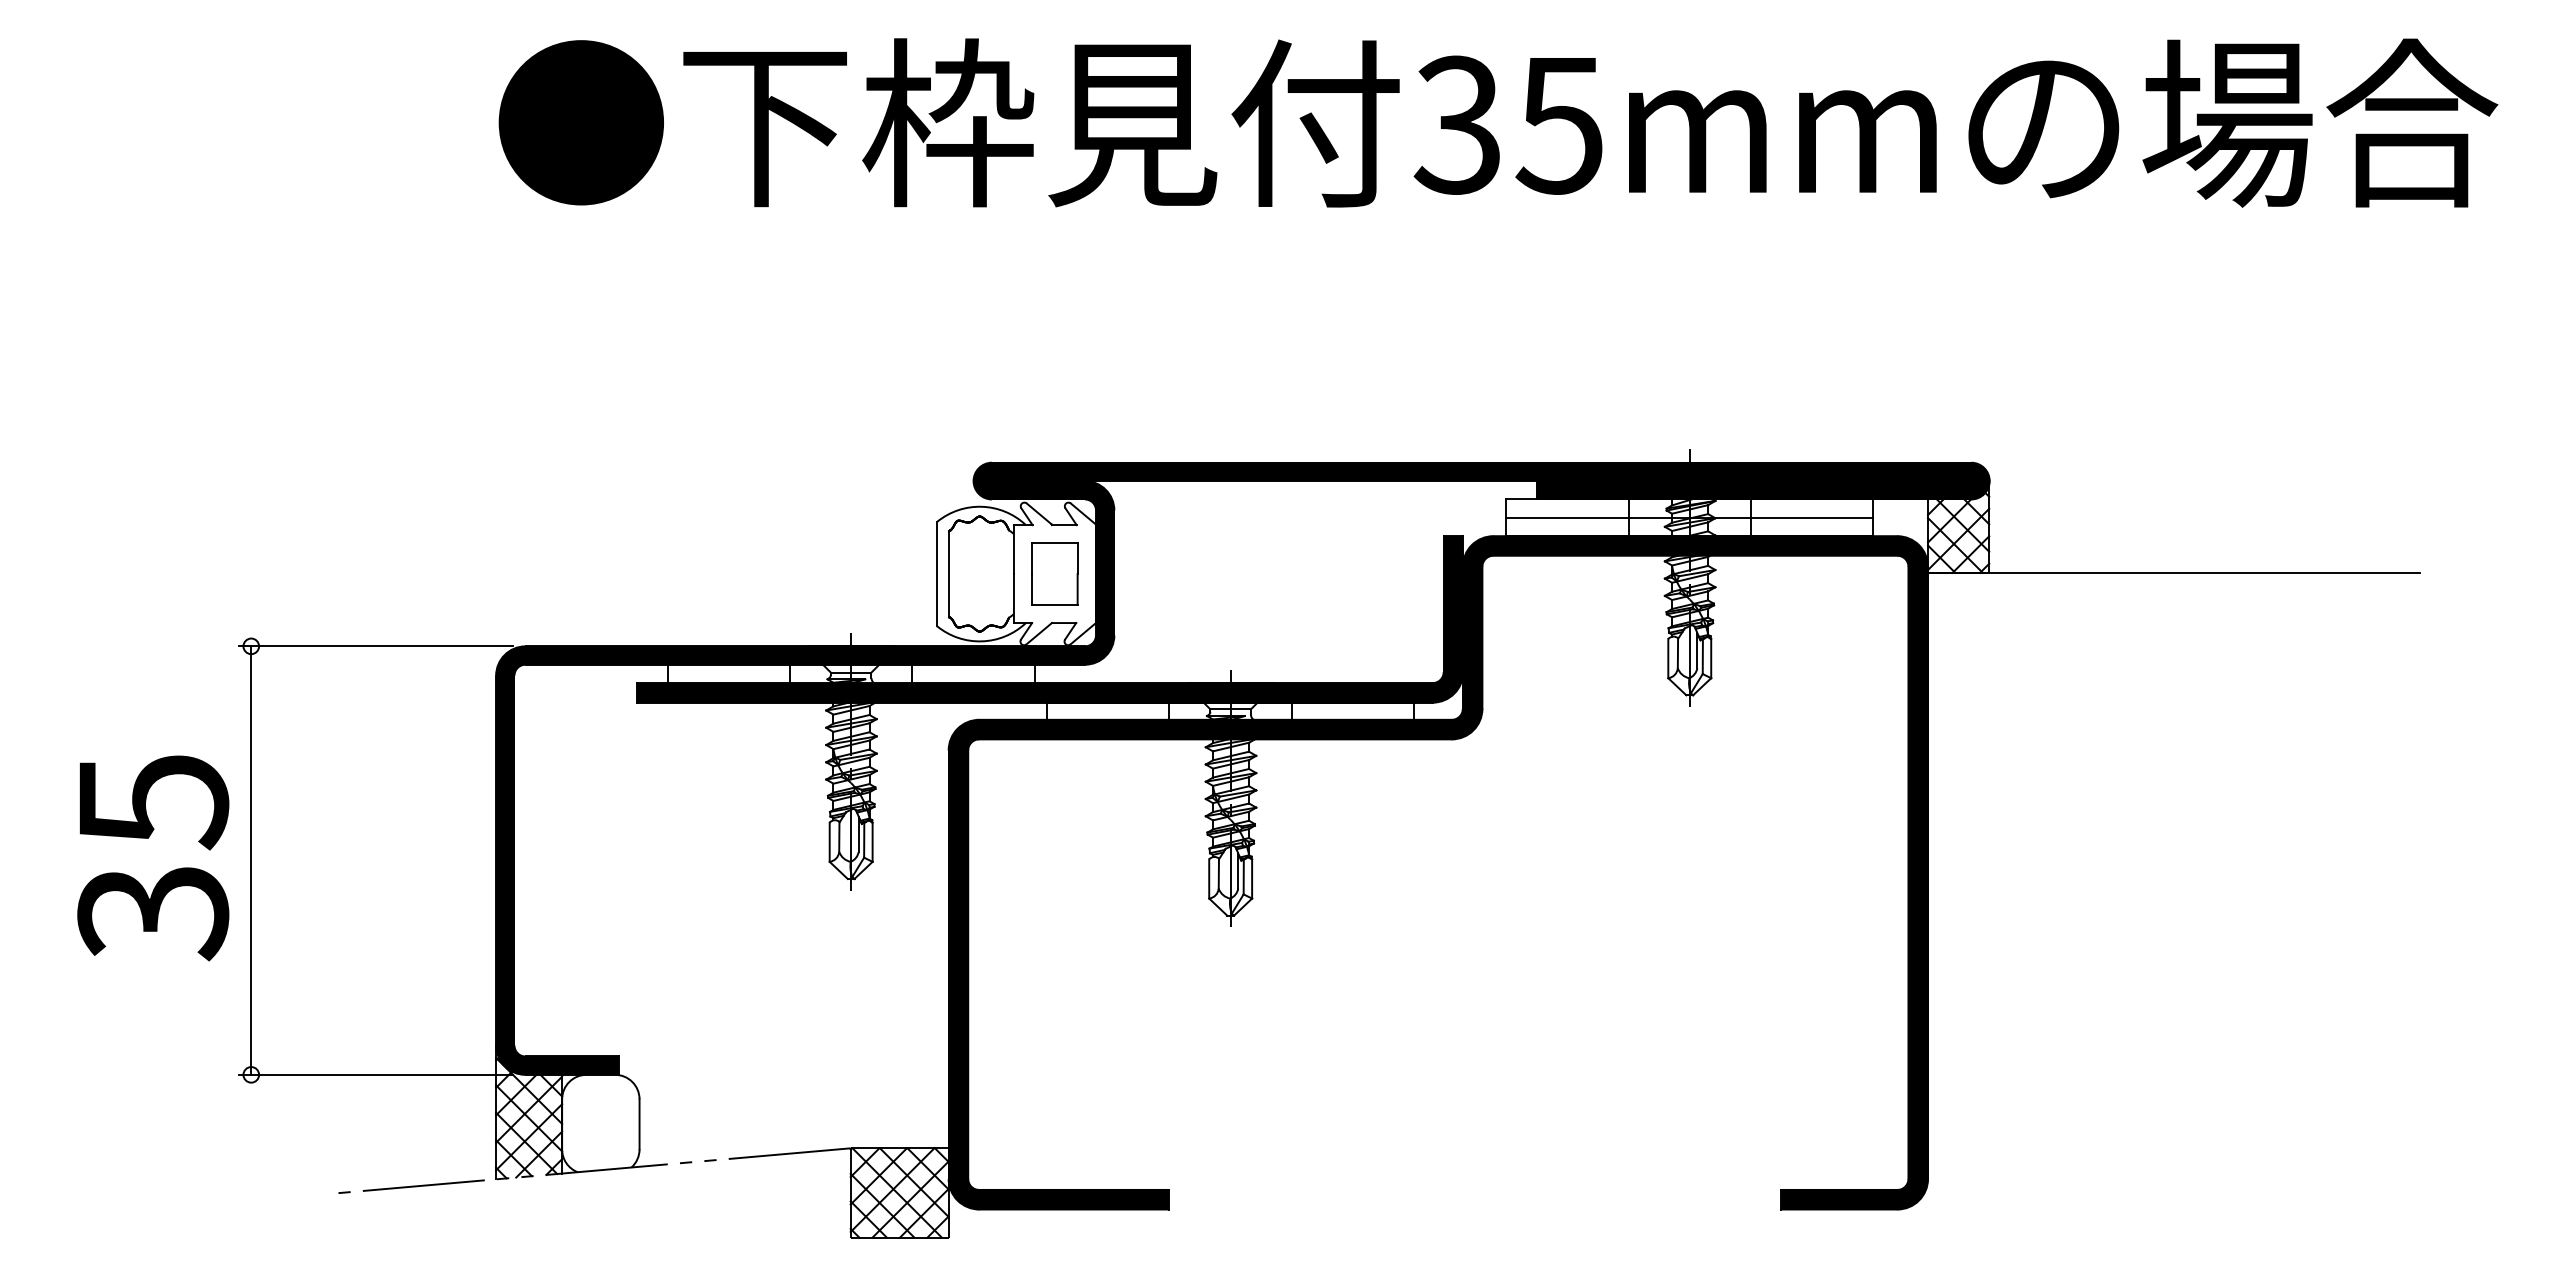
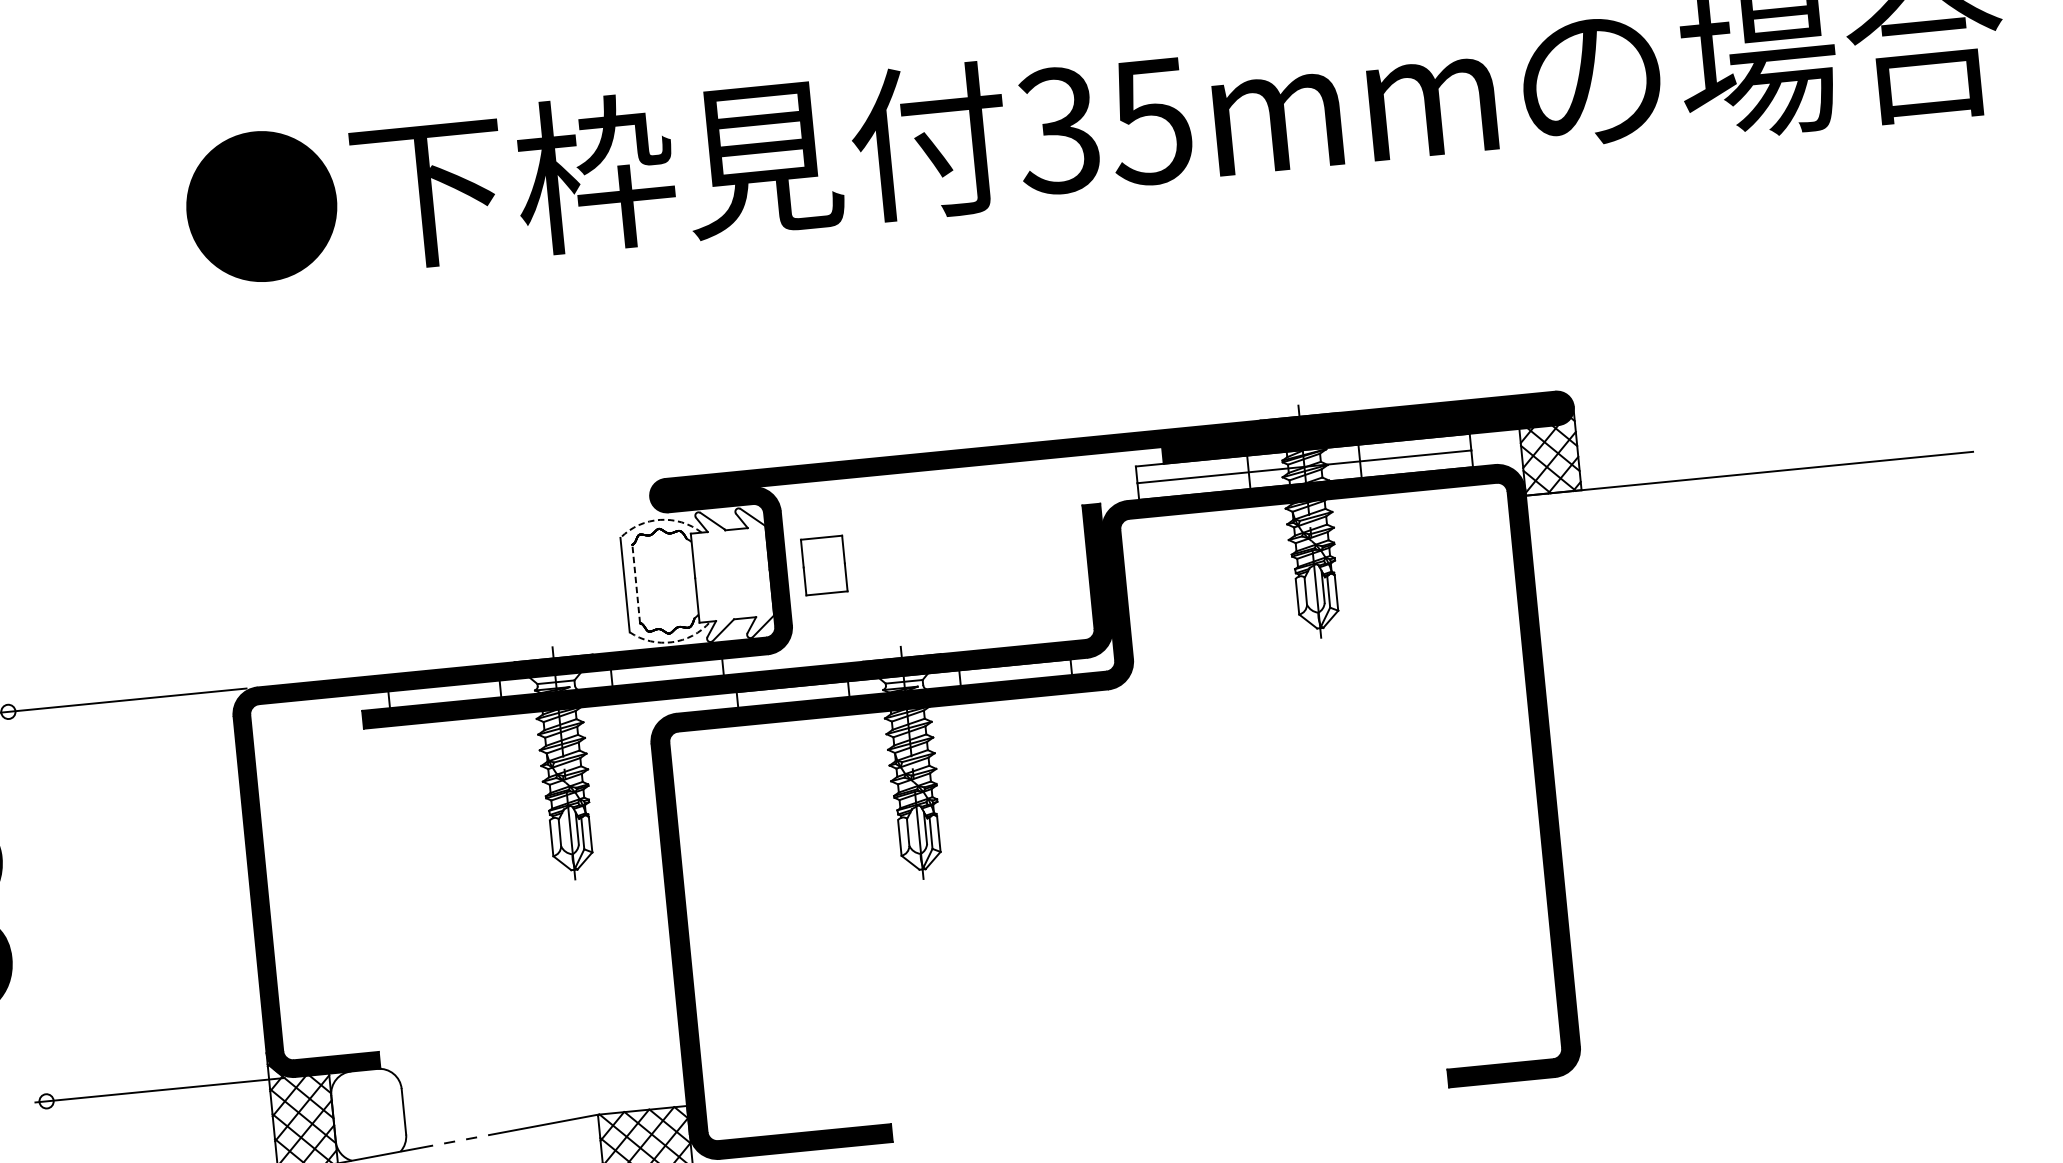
arc: (981, 506) -> (659, 519), solid -> dashed
line: (949, 573) -> (636, 583), solid -> dashed
part: (1054, 573) -> (823, 565), moved
arc: (981, 641) -> (671, 642), solid -> dashed
line: (251, 860) -> (27, 906), removed

